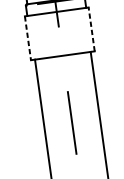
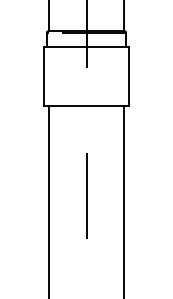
line: (91, 29) -> (129, 76), dashed -> solid
line: (27, 38) -> (43, 76), dashed -> solid

